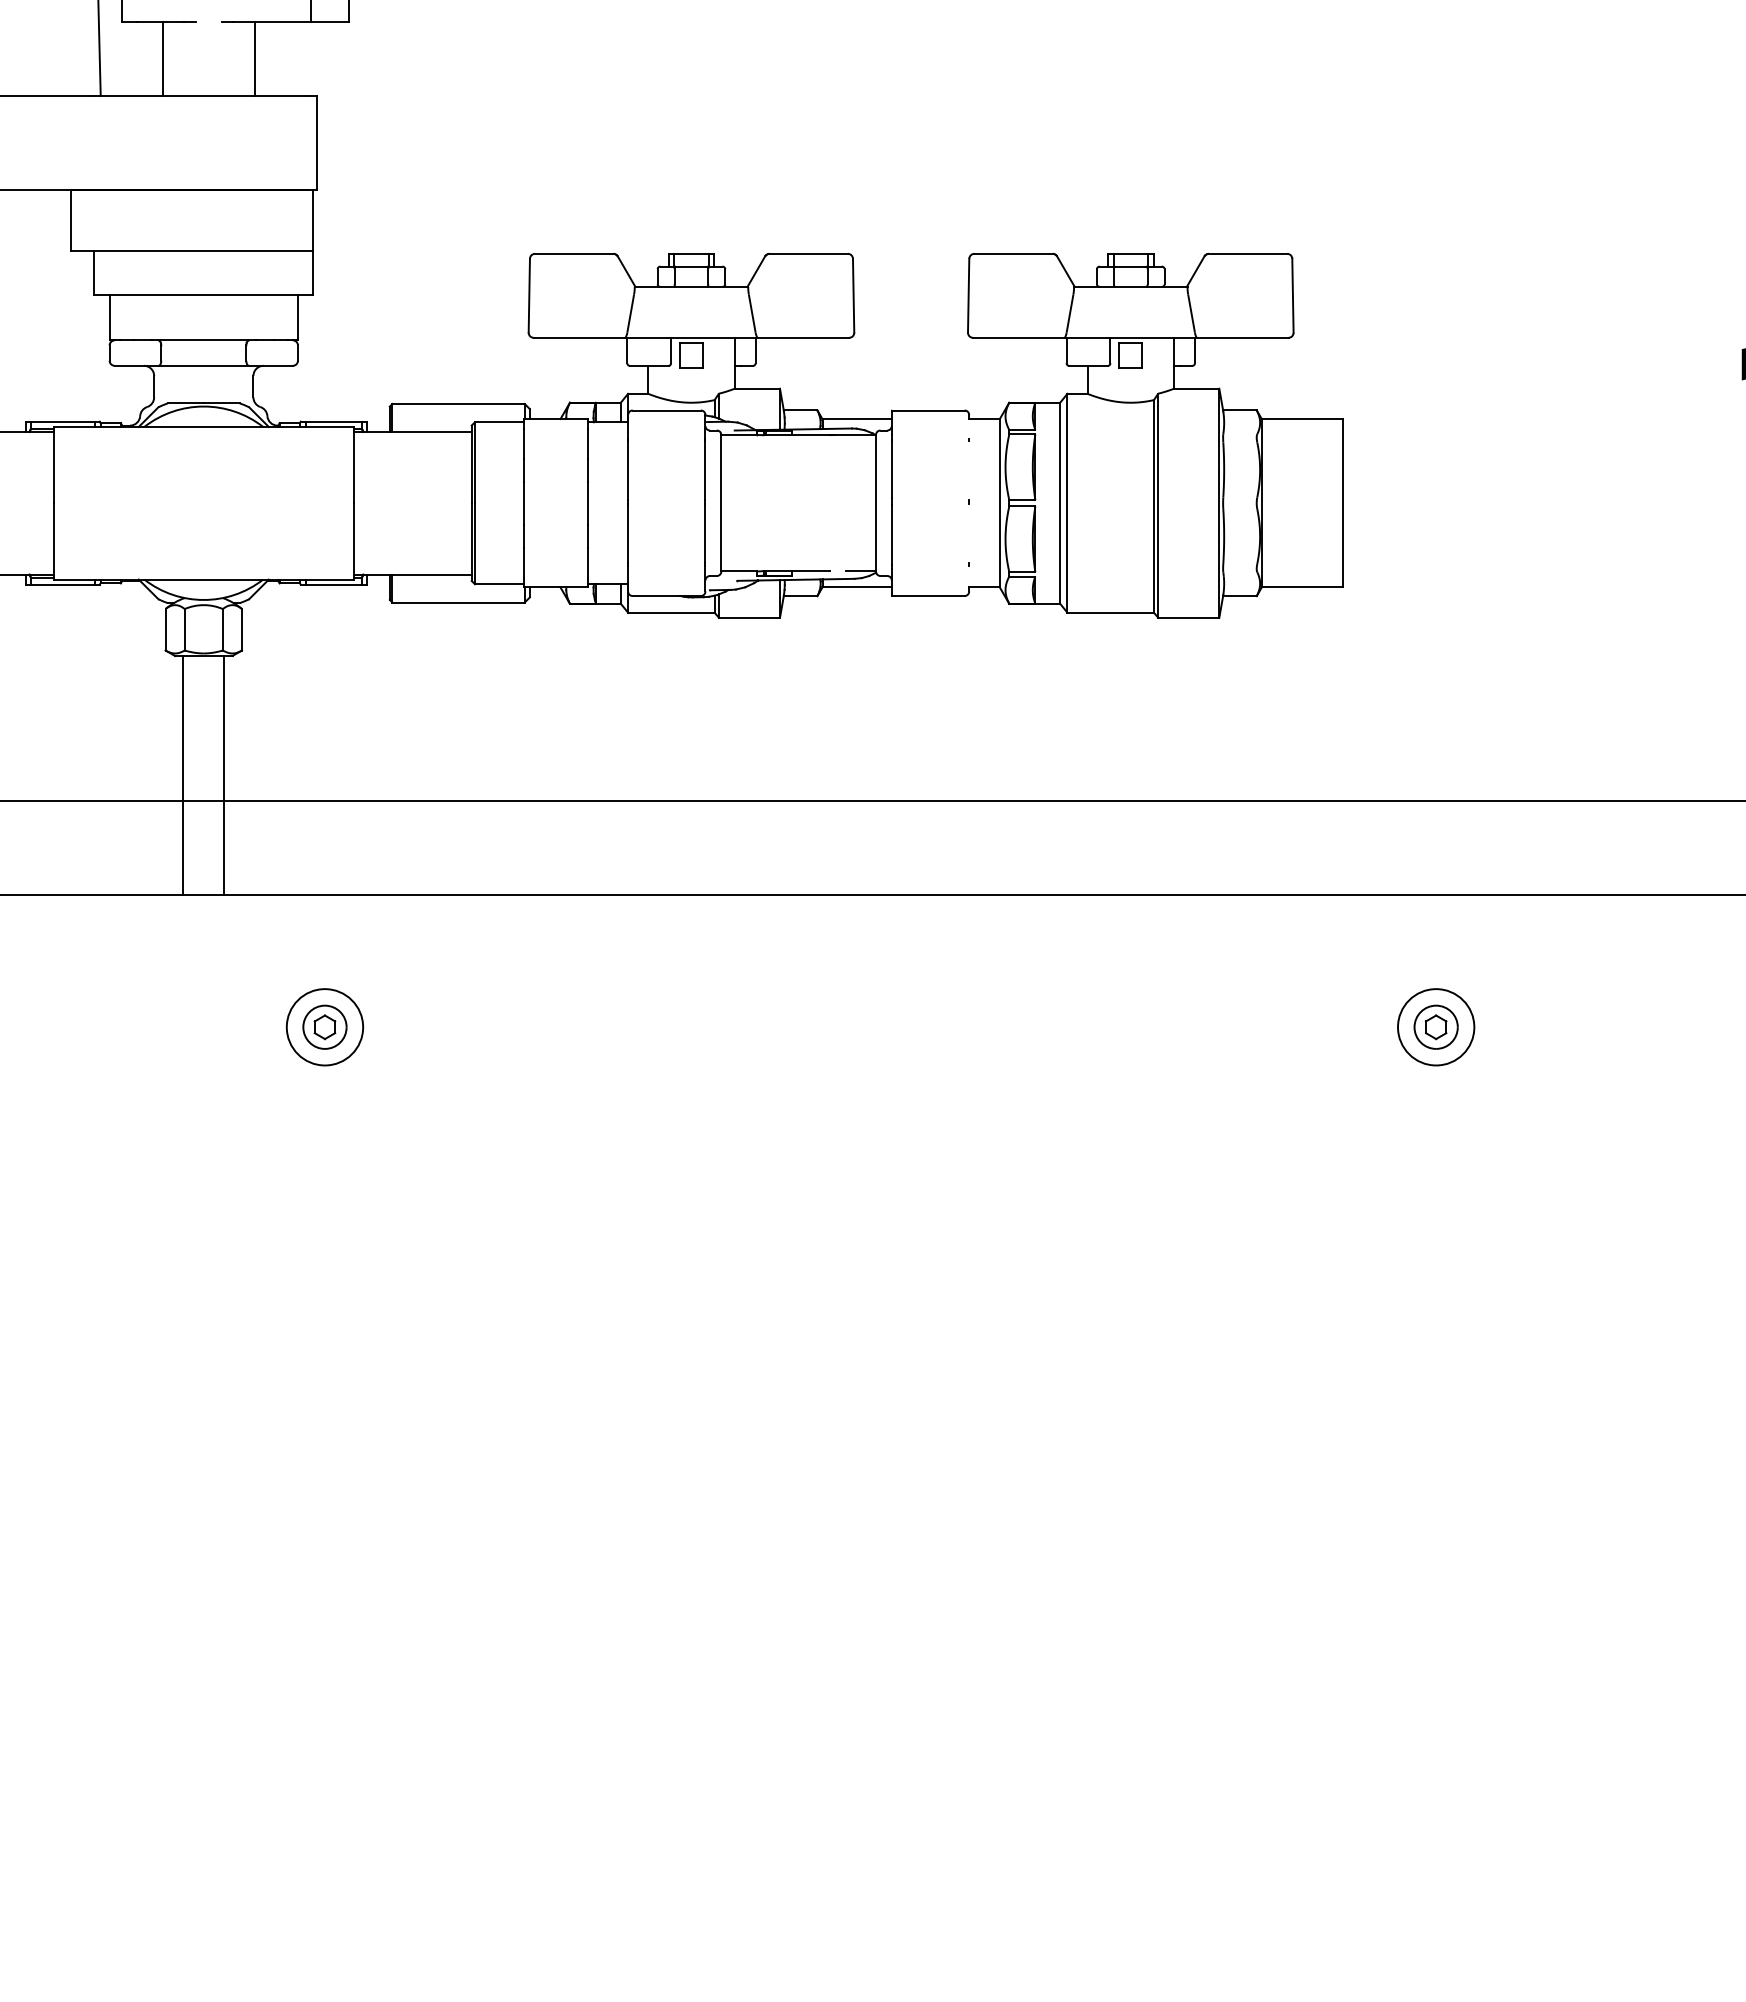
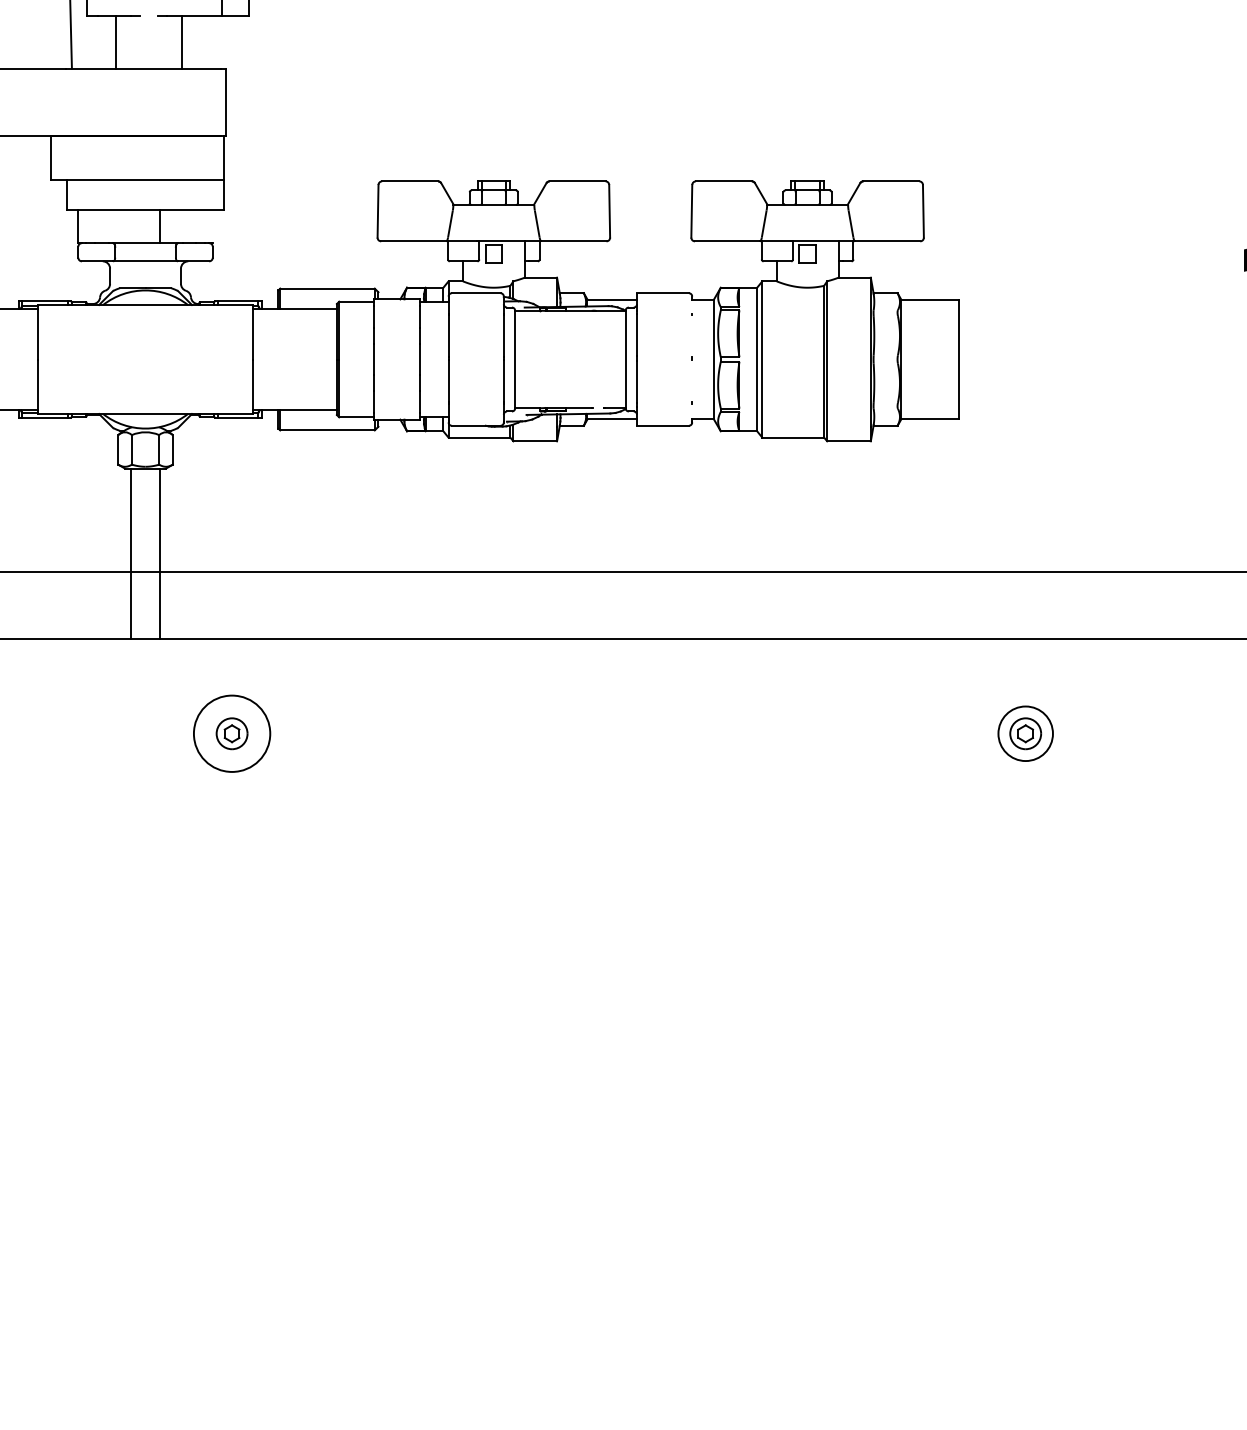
line: (297, 317) -> (159, 226), moved
circle: (324, 1027) -> (231, 733), size x1.4

